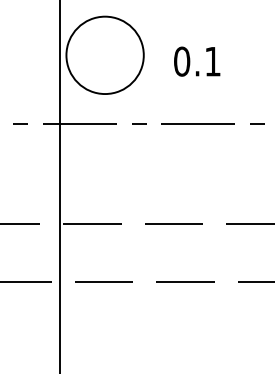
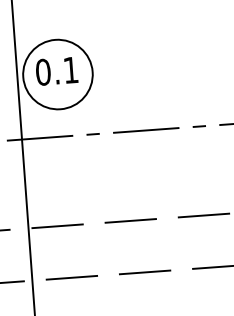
text: (197, 61) -> (57, 71), moved

